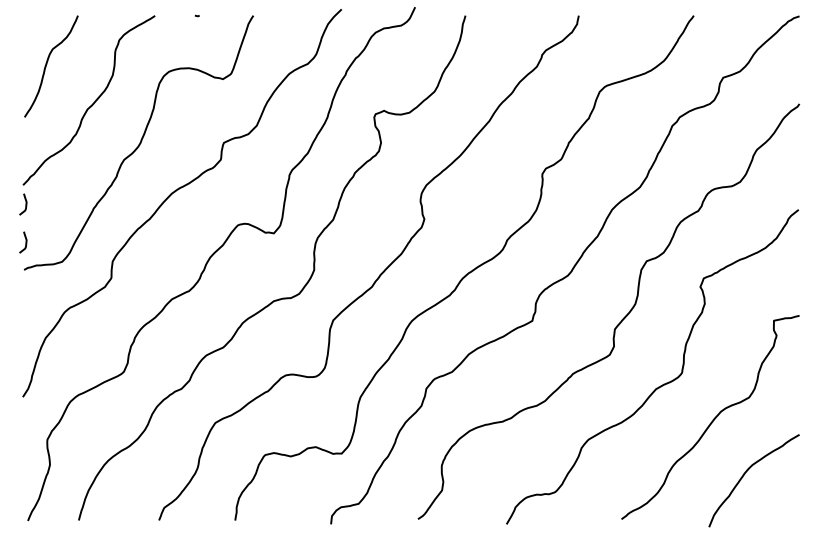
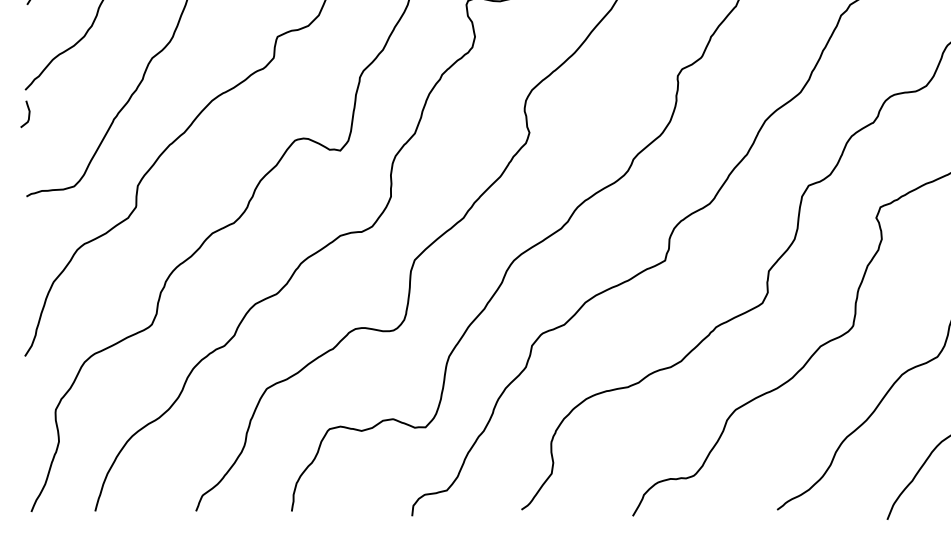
curve: (25, 242) -> (28, 162), removed

